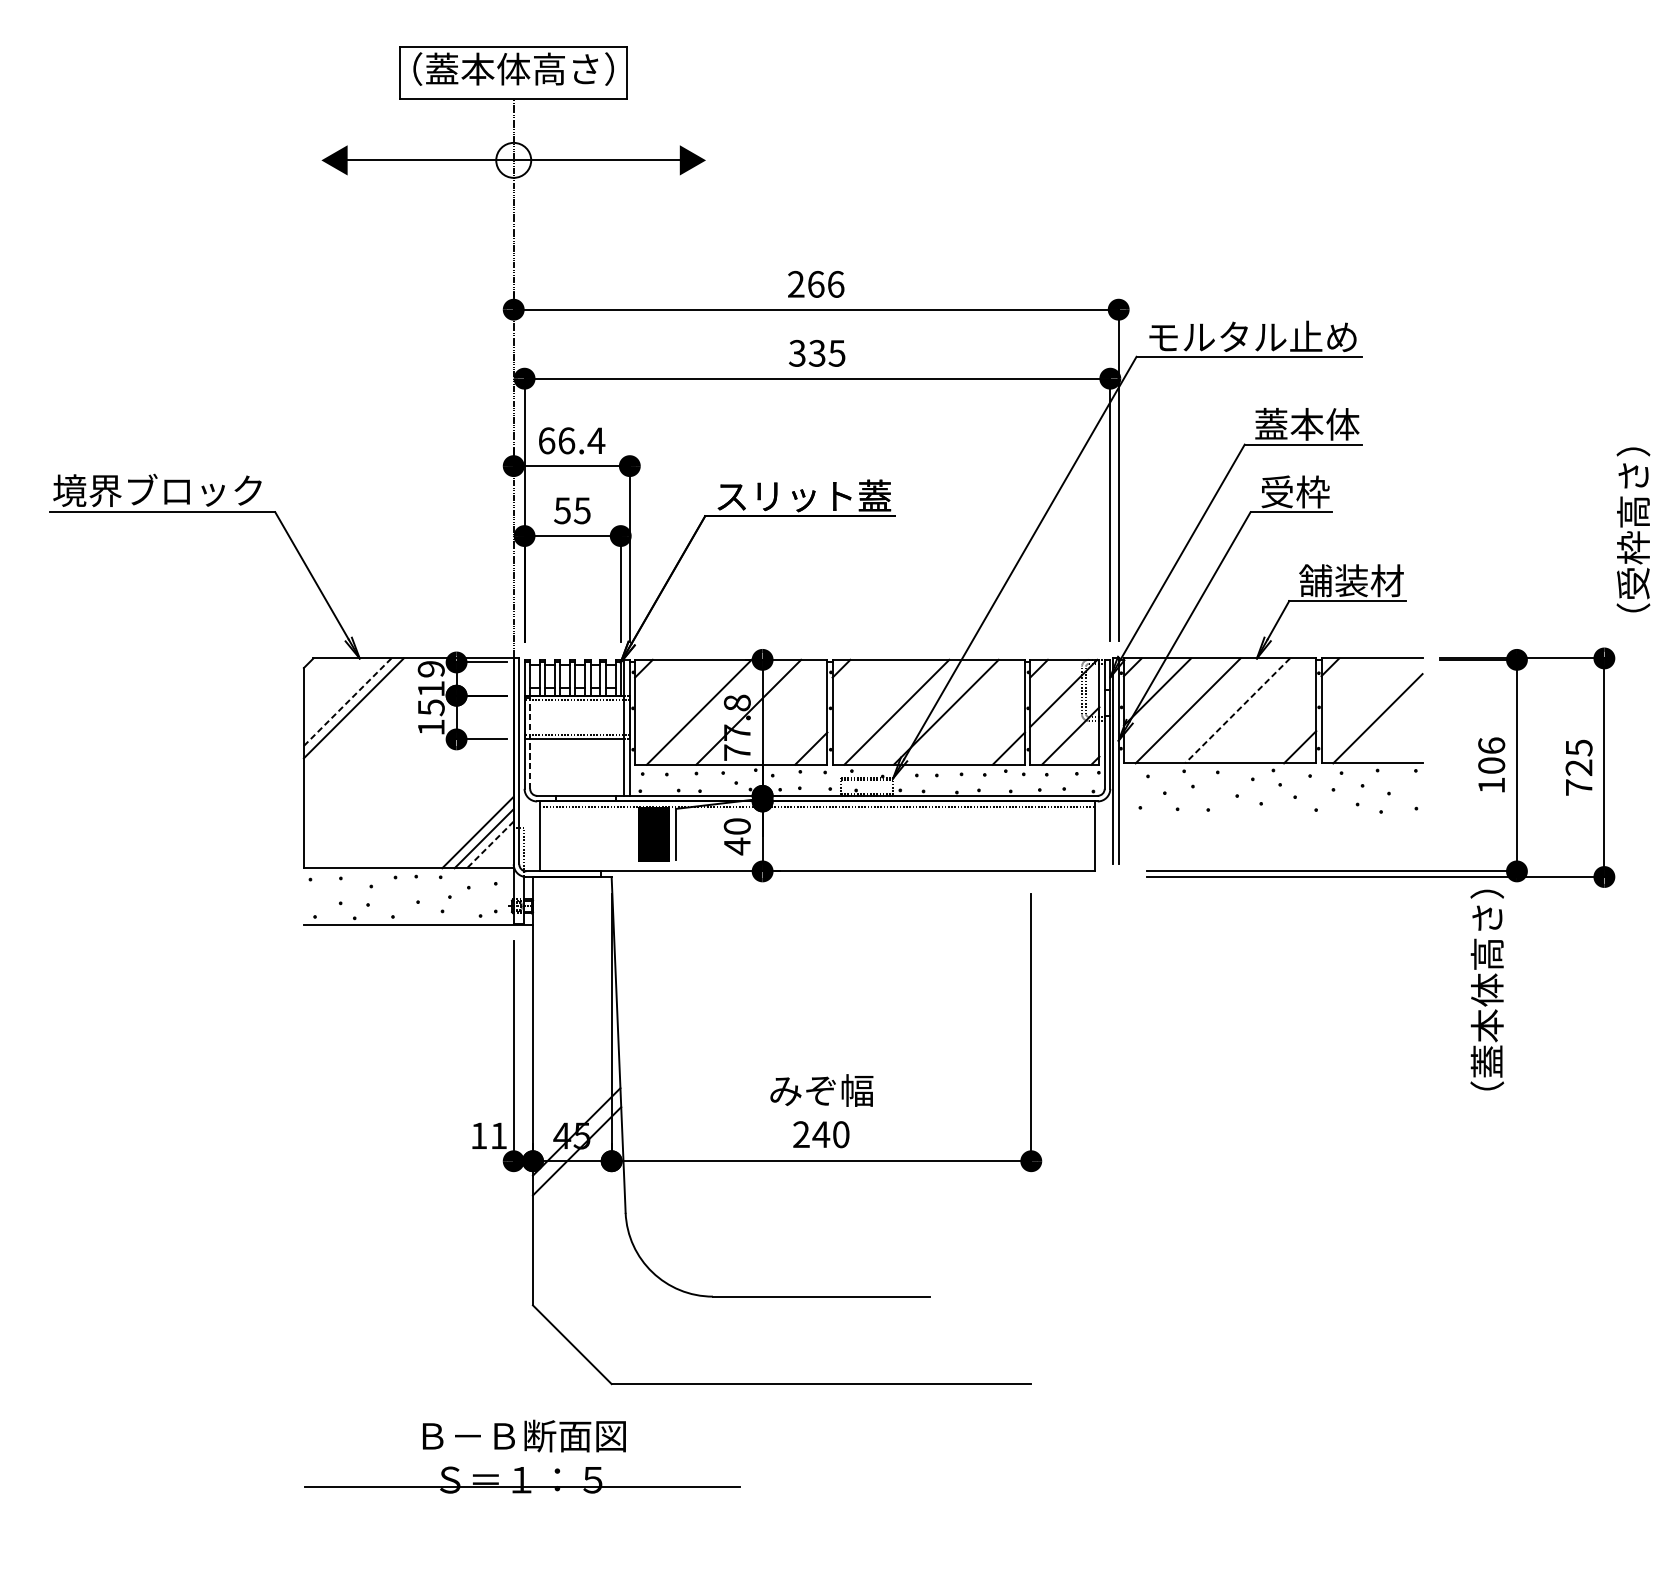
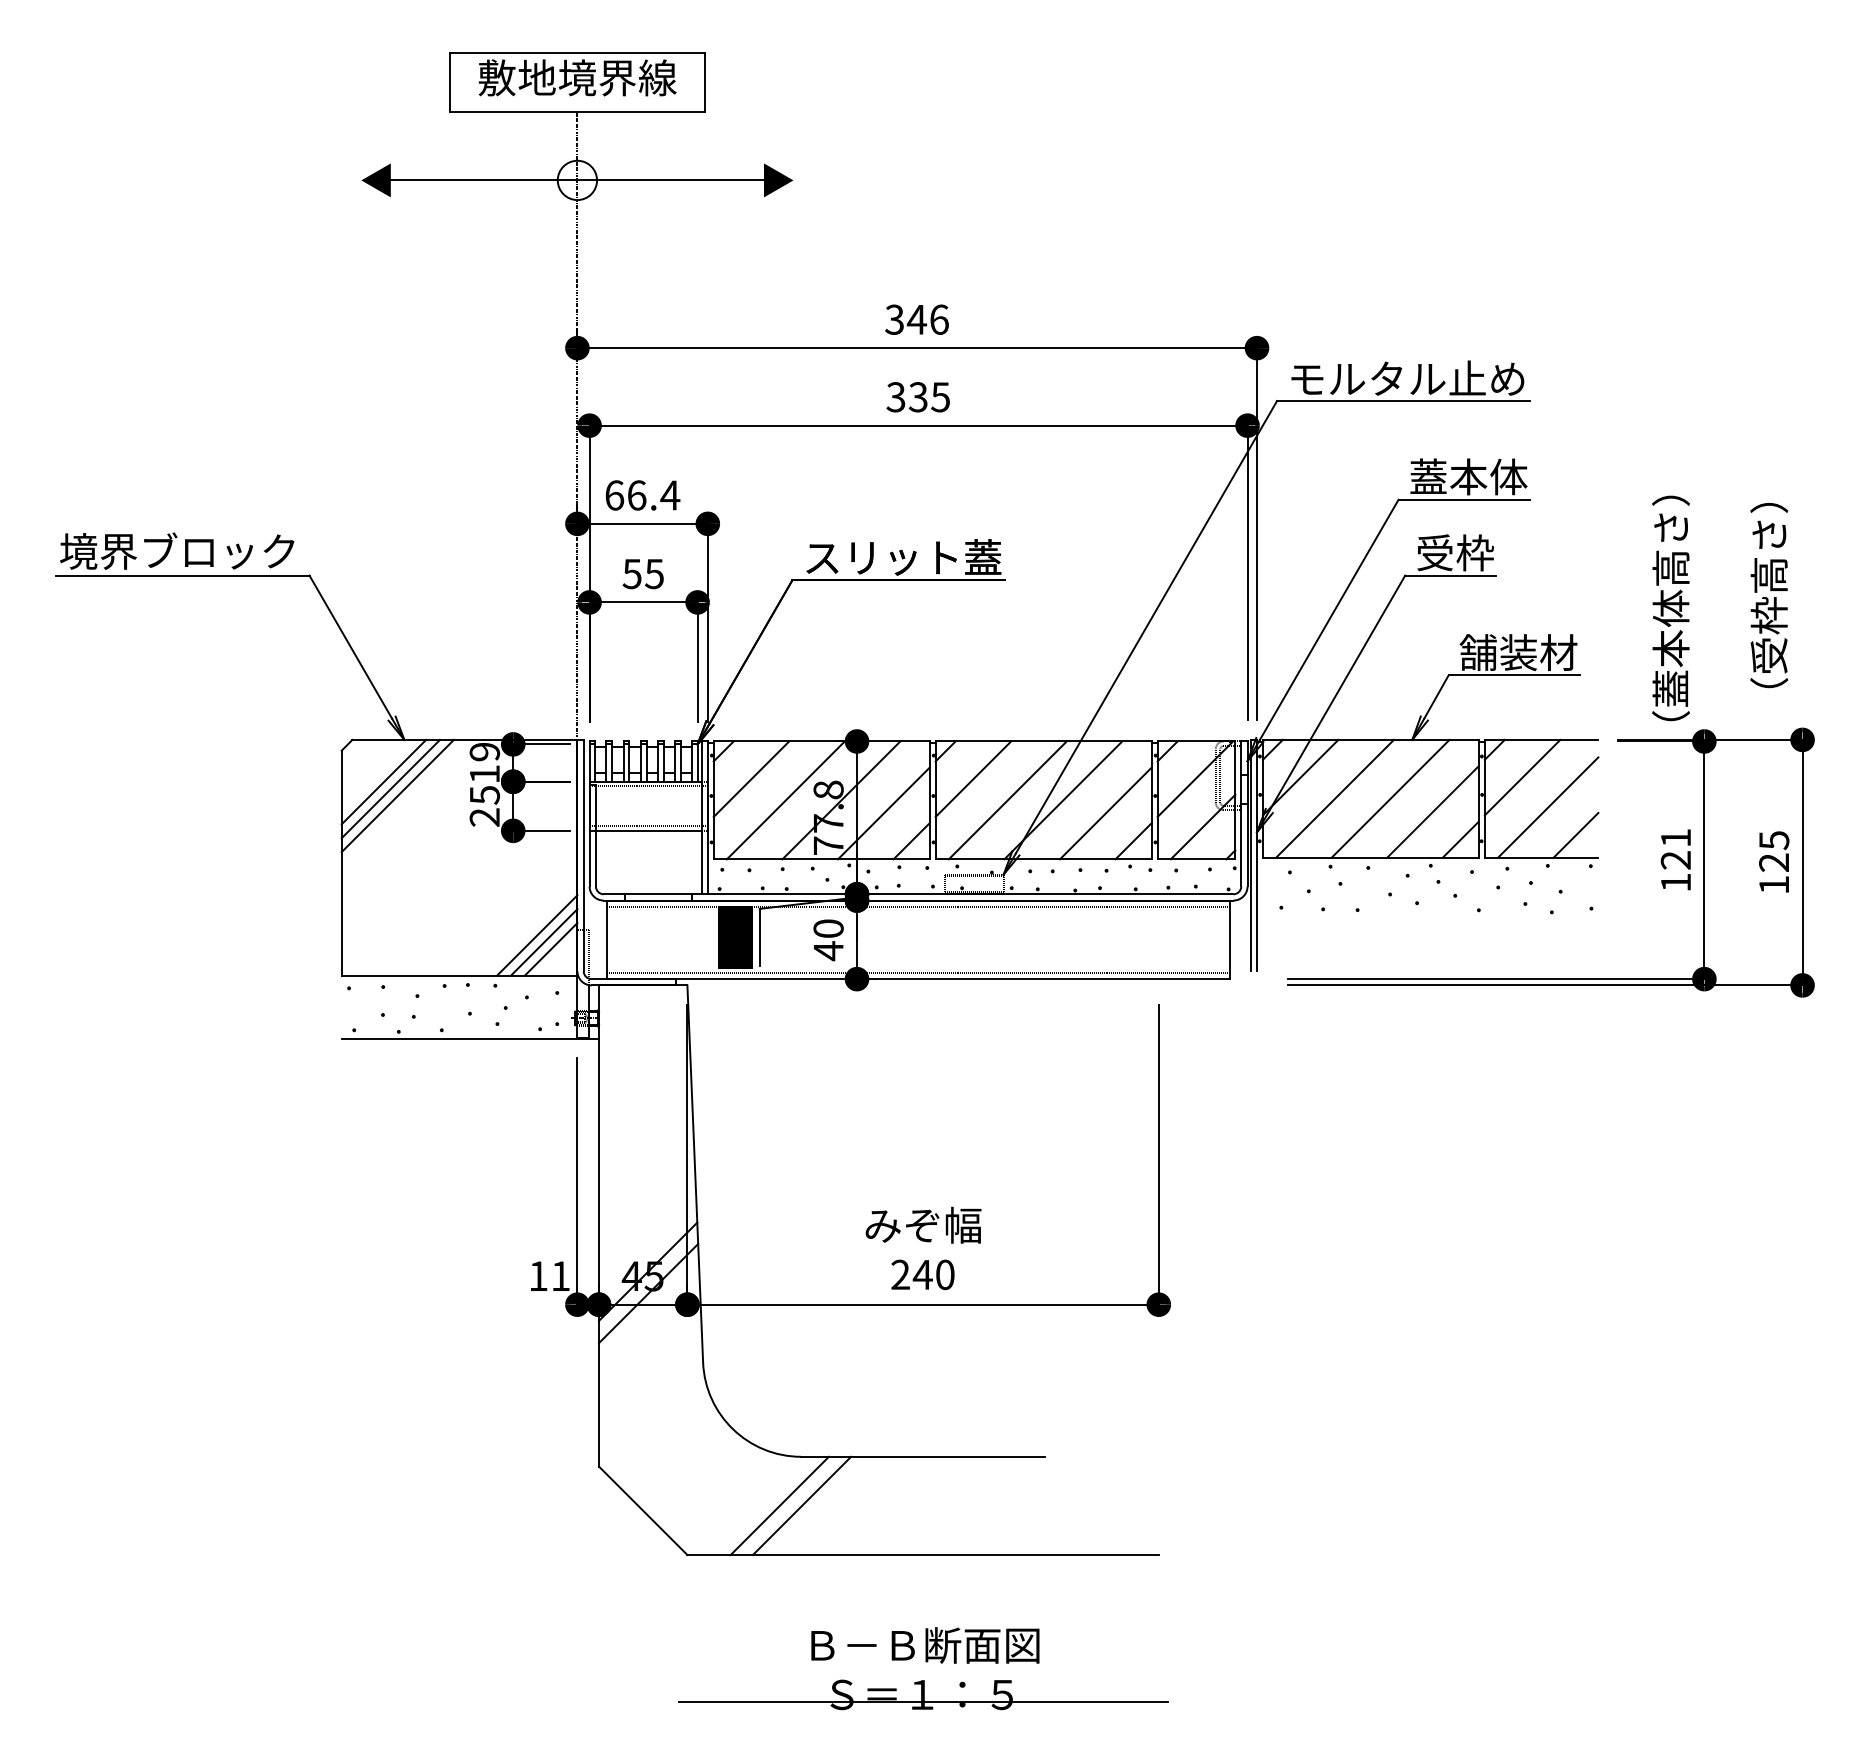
text: (513, 68) -> (577, 77), （蓋本体高さ） -> 敷地境界線
text: (806, 284) -> (906, 319), 266 -> 346
text: (1633, 529) -> (1769, 595), moved
line: (1355, 691) -> (1522, 777), added
line: (668, 692) -> (751, 778), added
line: (866, 692) -> (973, 778), added
line: (341, 695) -> (383, 781), added
line: (347, 702) -> (390, 789), dashed -> solid
line: (1237, 711) -> (1390, 799), dashed -> solid
line: (1274, 722) -> (1432, 811), added
line: (786, 723) -> (883, 813), added
line: (983, 723) -> (1105, 813), added
text: (431, 727) -> (484, 817), 15 -> 25
line: (1402, 742) -> (1575, 834), added
line: (529, 743) -> (595, 835), dashed -> solid
text: (1491, 755) -> (1675, 848), 106 -> 121
text: (1578, 787) -> (1773, 884), 725 -> 125
line: (489, 845) -> (550, 949), dashed -> solid
line: (817, 865) -> (918, 972), added
text: (1486, 990) -> (1670, 608), moved
line: (693, 1339) -> (779, 1505), added
line: (713, 1339) -> (801, 1505), added
part: (524, 1451) -> (925, 1662), moved

